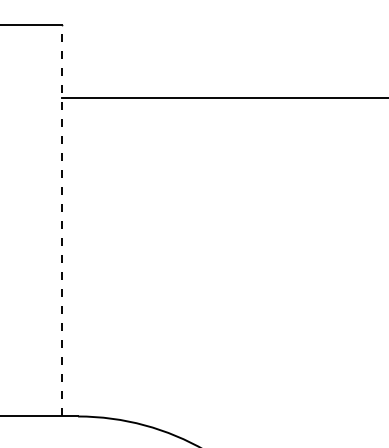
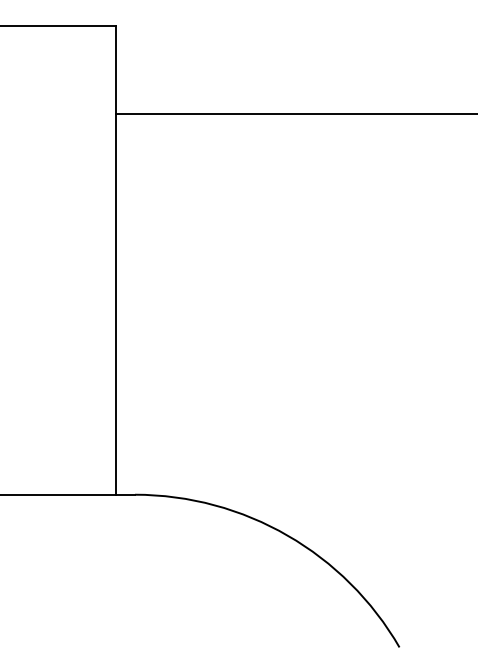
line: (62, 220) -> (116, 260), dashed -> solid

